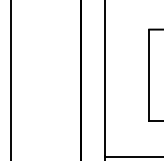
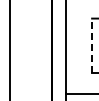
line: (149, 75) -> (92, 45), solid -> dashed

